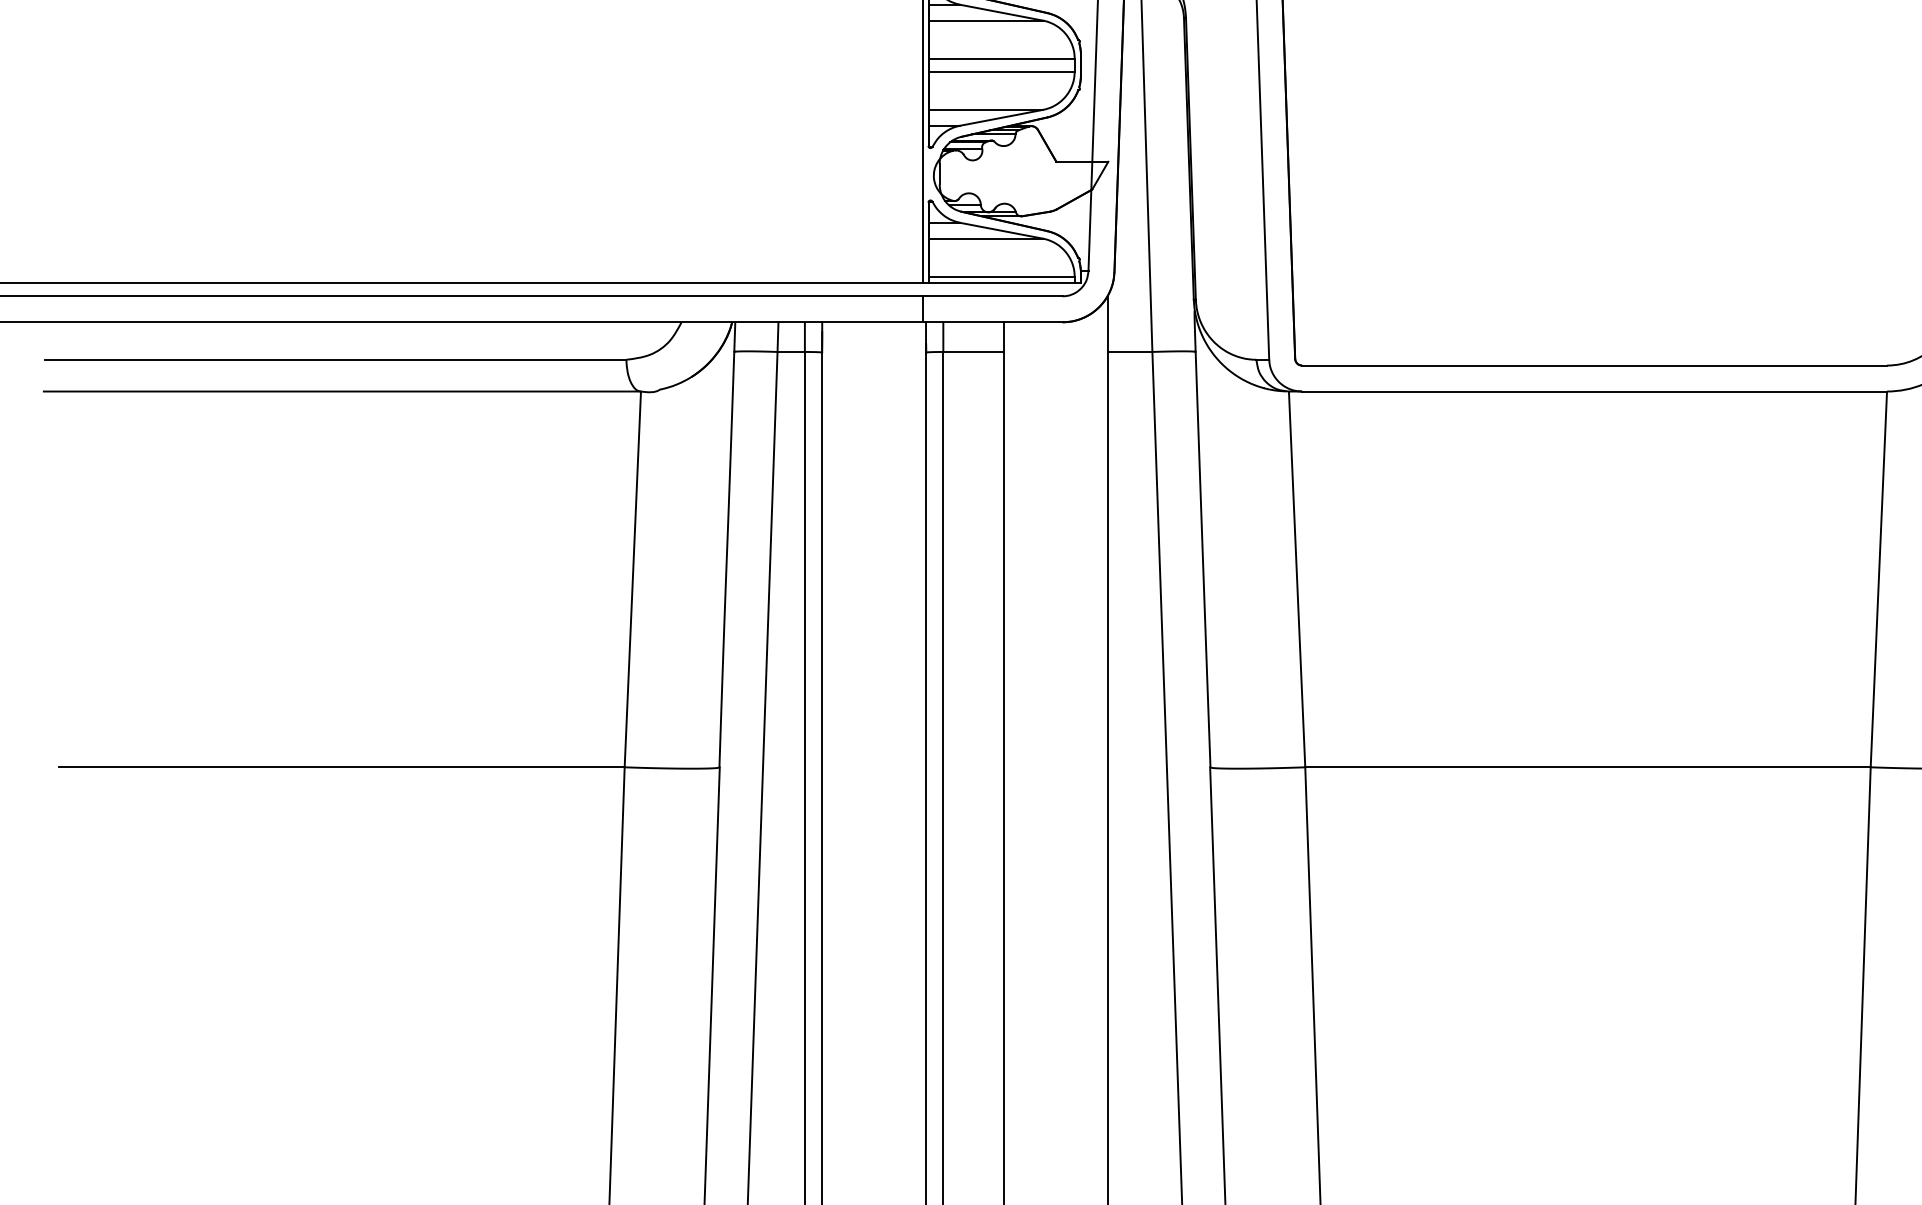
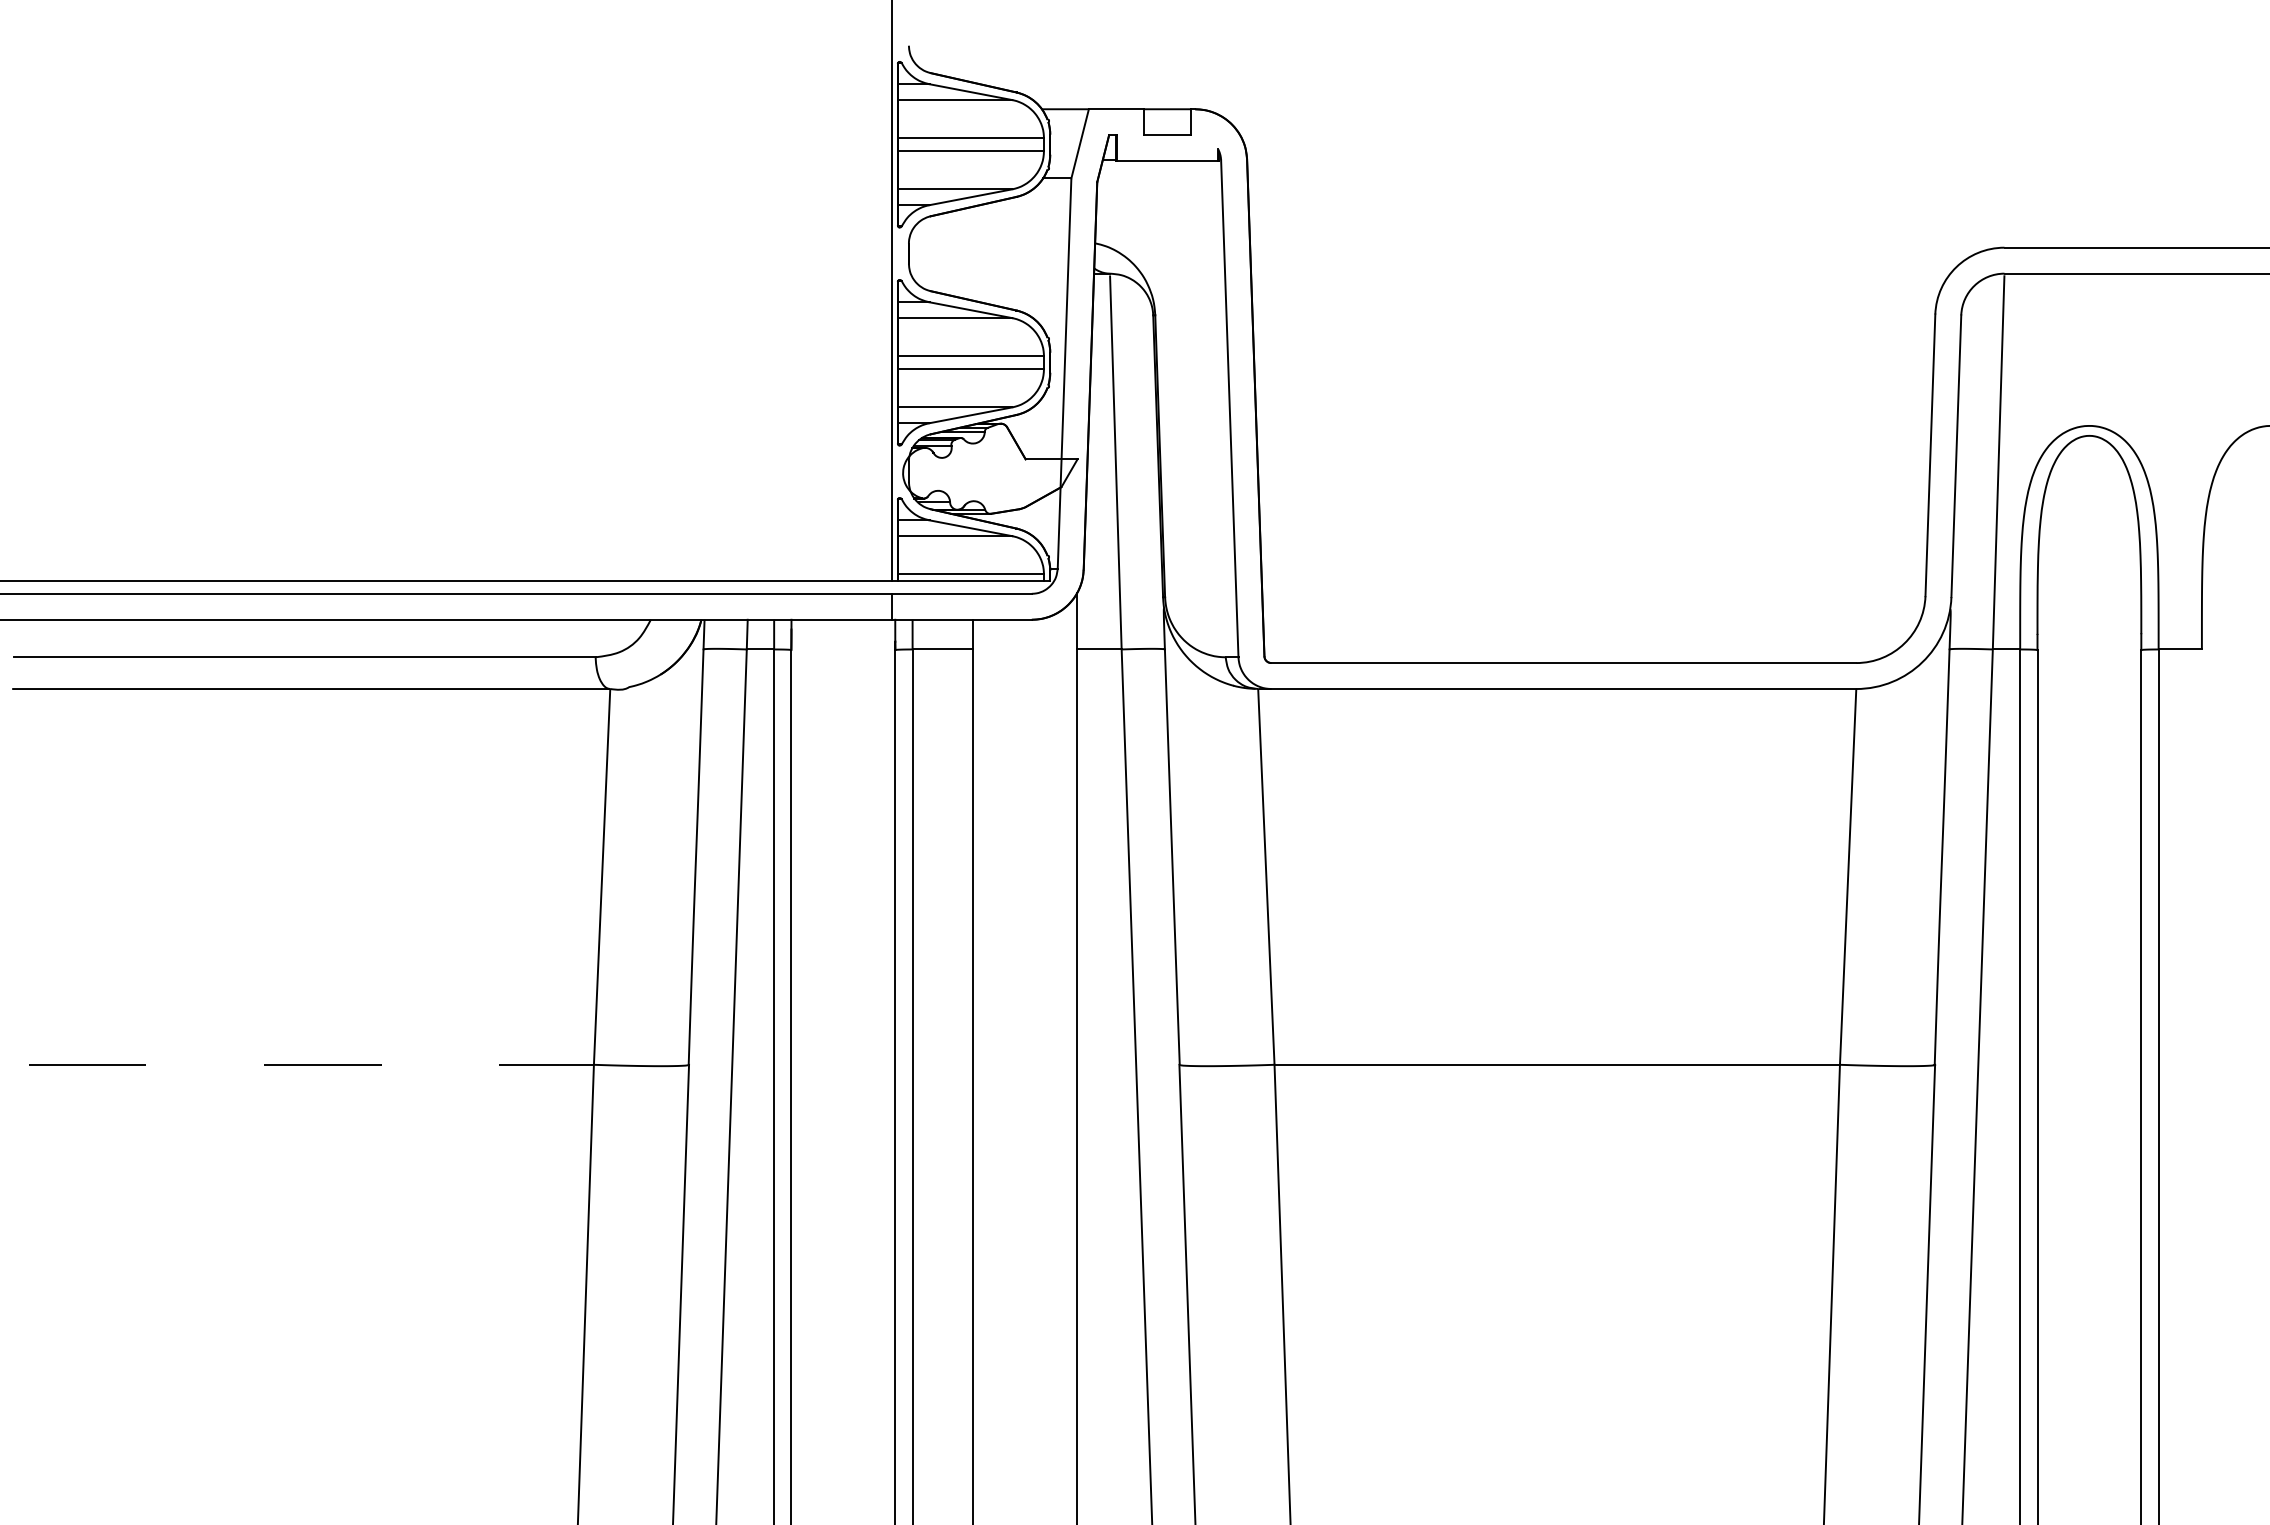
line: (342, 767) -> (311, 1064), solid -> dashed

